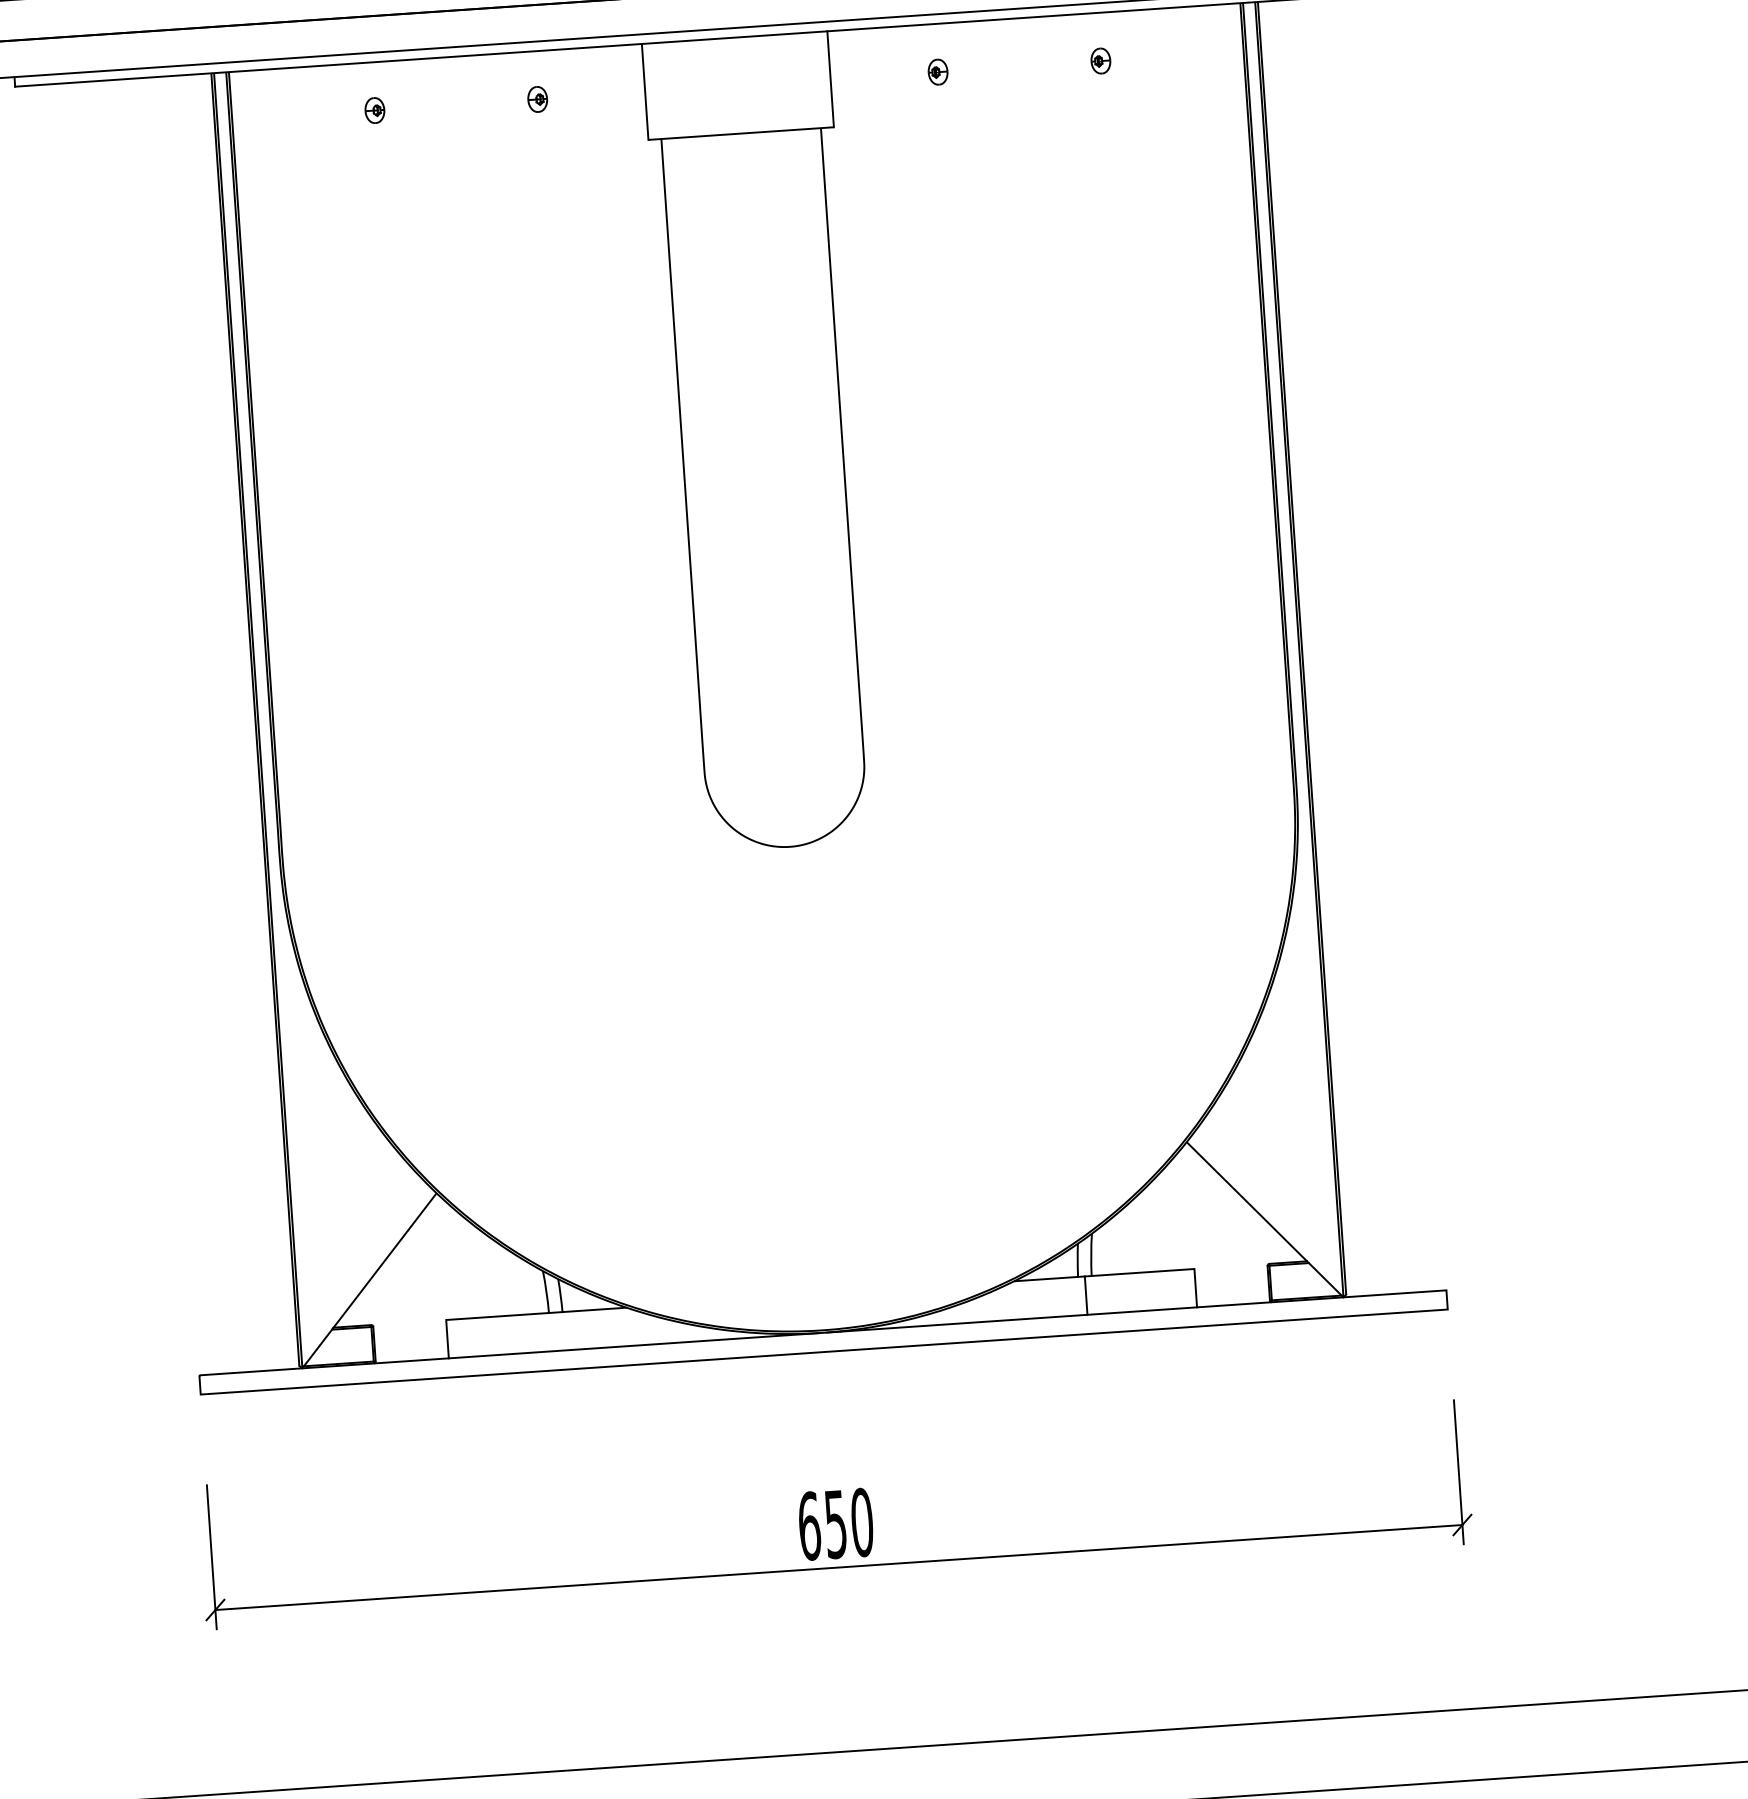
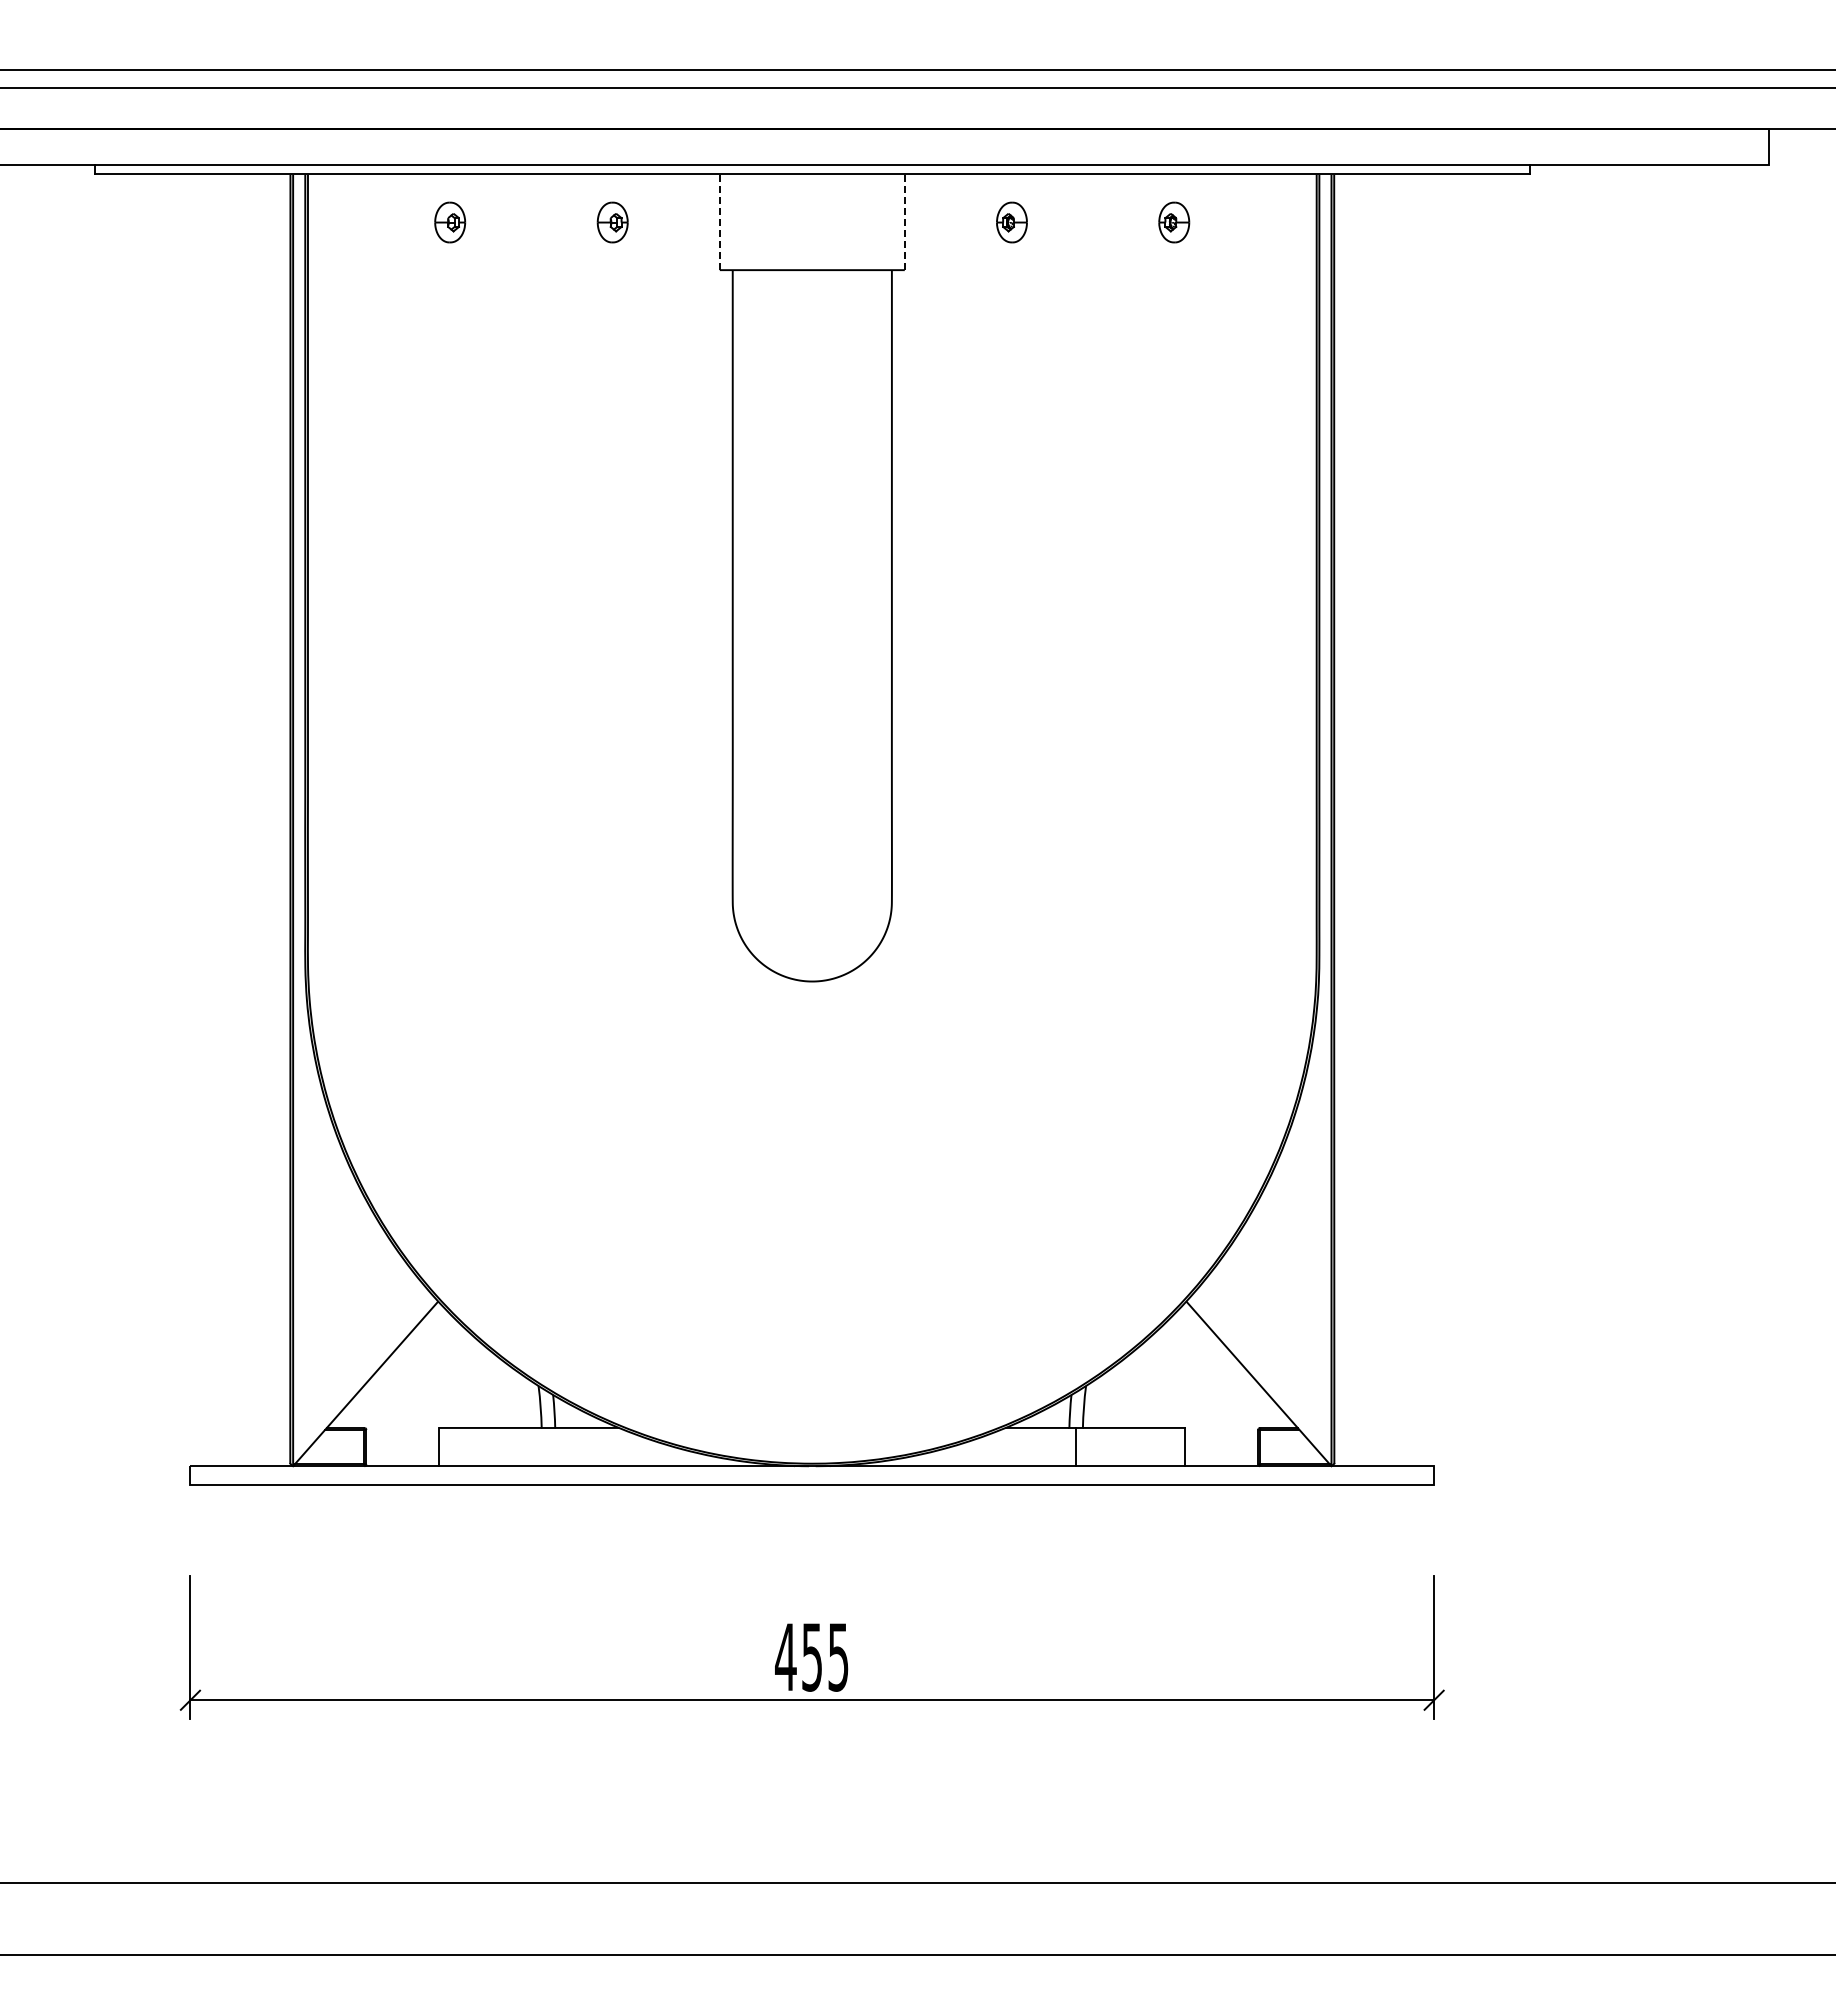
part: (1101, 61) -> (1174, 222), size x1.6
part: (937, 72) -> (1011, 222), size x1.6
line: (830, 79) -> (904, 222), solid -> dashed
line: (644, 92) -> (719, 222), solid -> dashed
part: (537, 99) -> (612, 222), size x1.6
part: (375, 110) -> (450, 222), size x1.6
text: (835, 1523) -> (811, 1656), 650 -> 455

